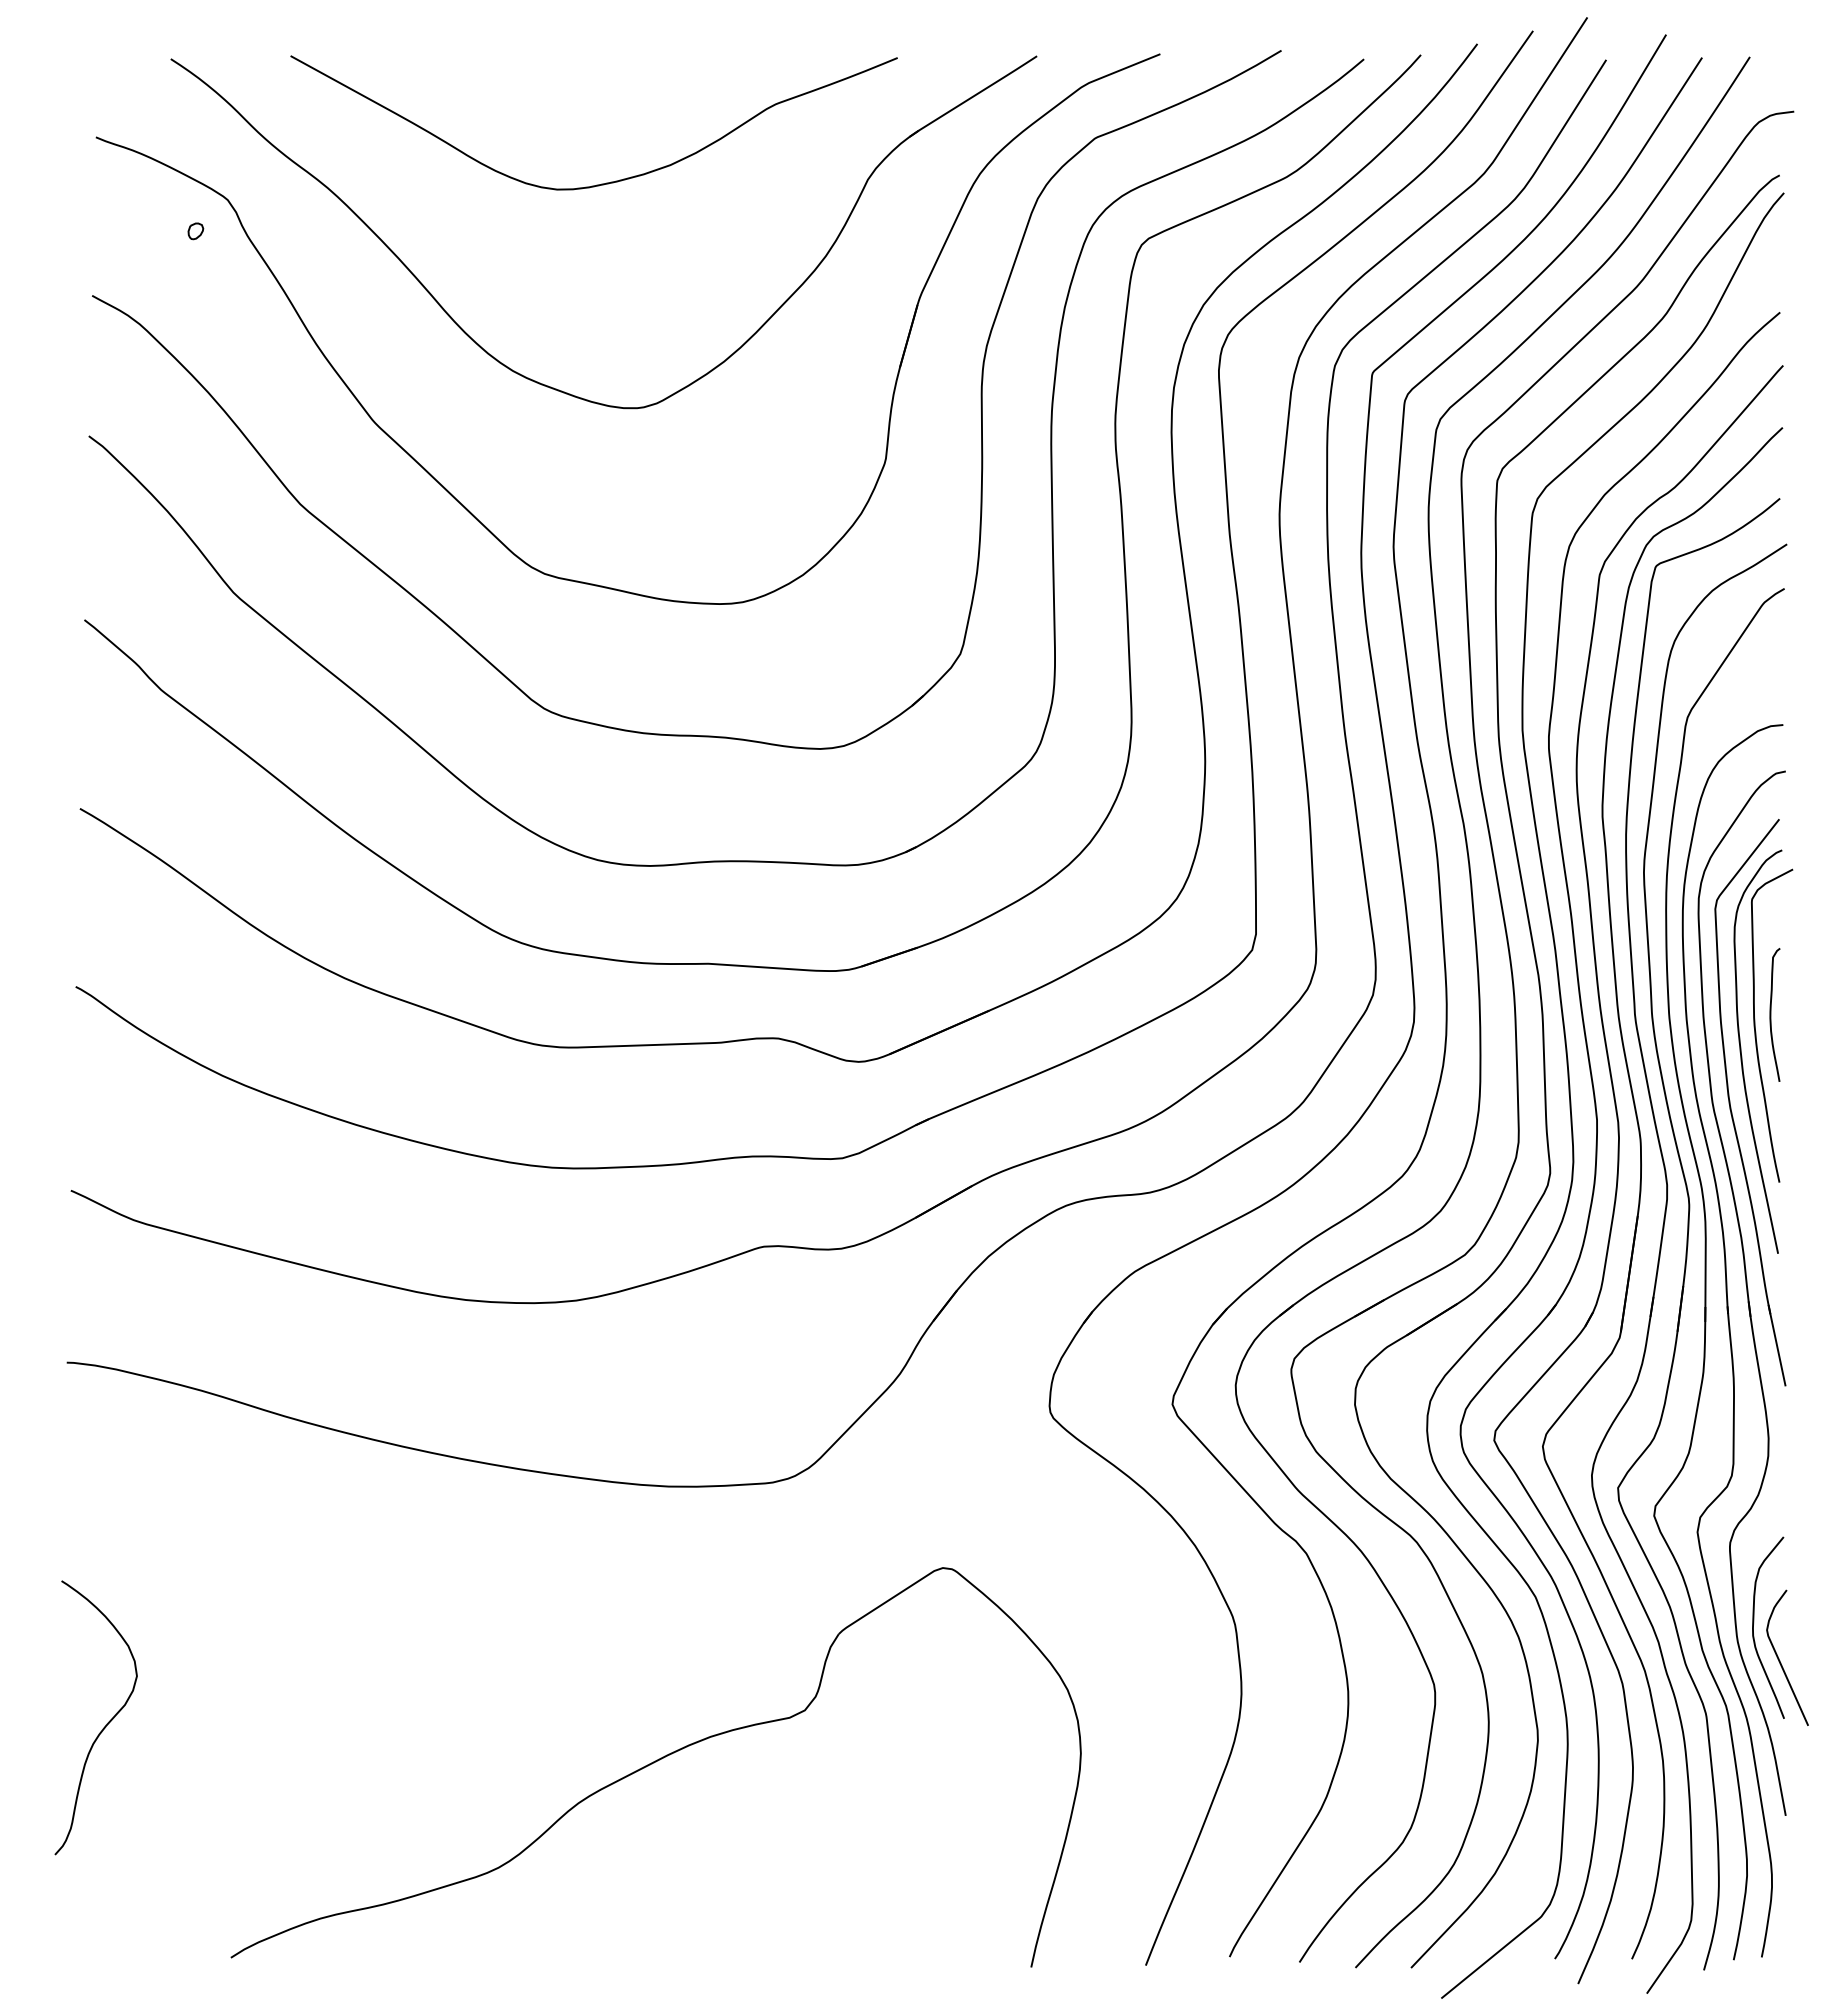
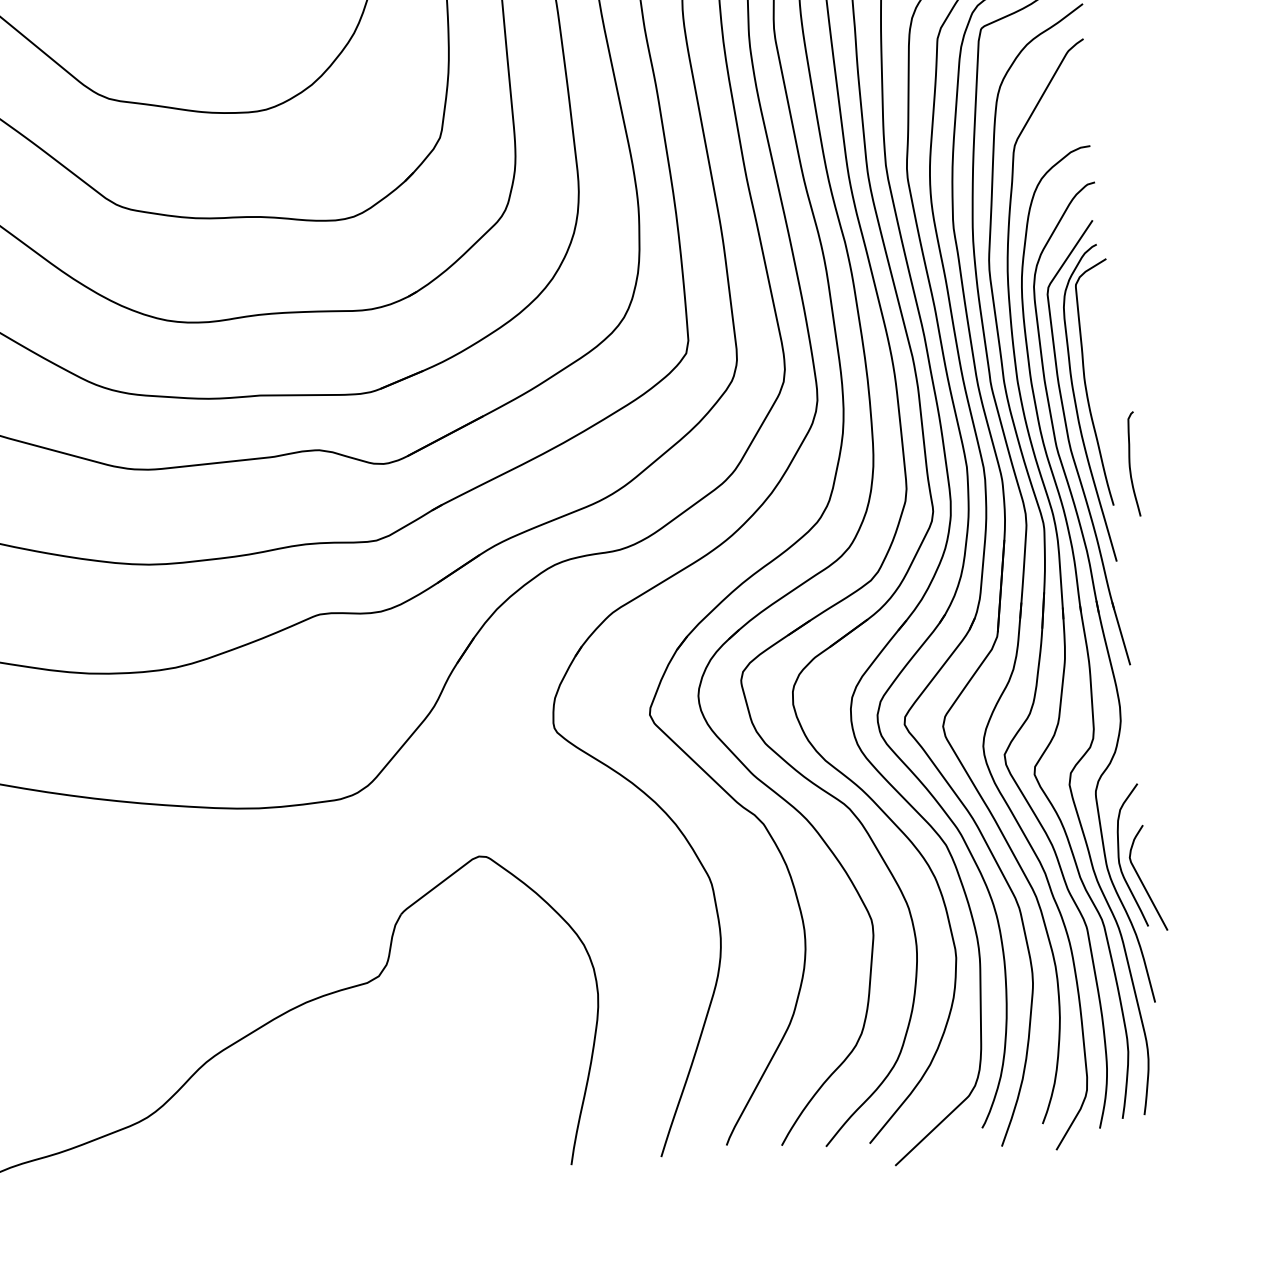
curve: (1771, 1014) -> (1130, 464), moved

